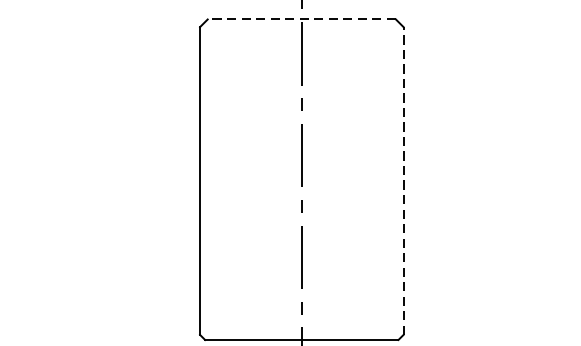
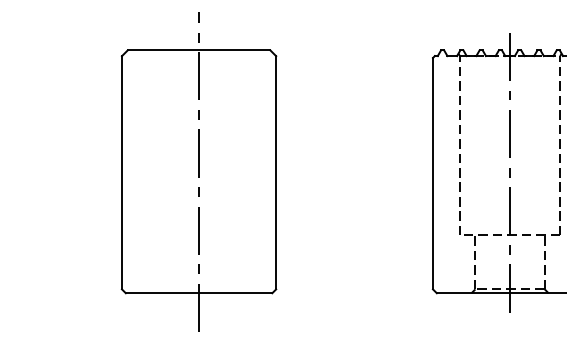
line: (301, 19) -> (198, 50), dashed -> solid
line: (404, 180) -> (276, 172), dashed -> solid

